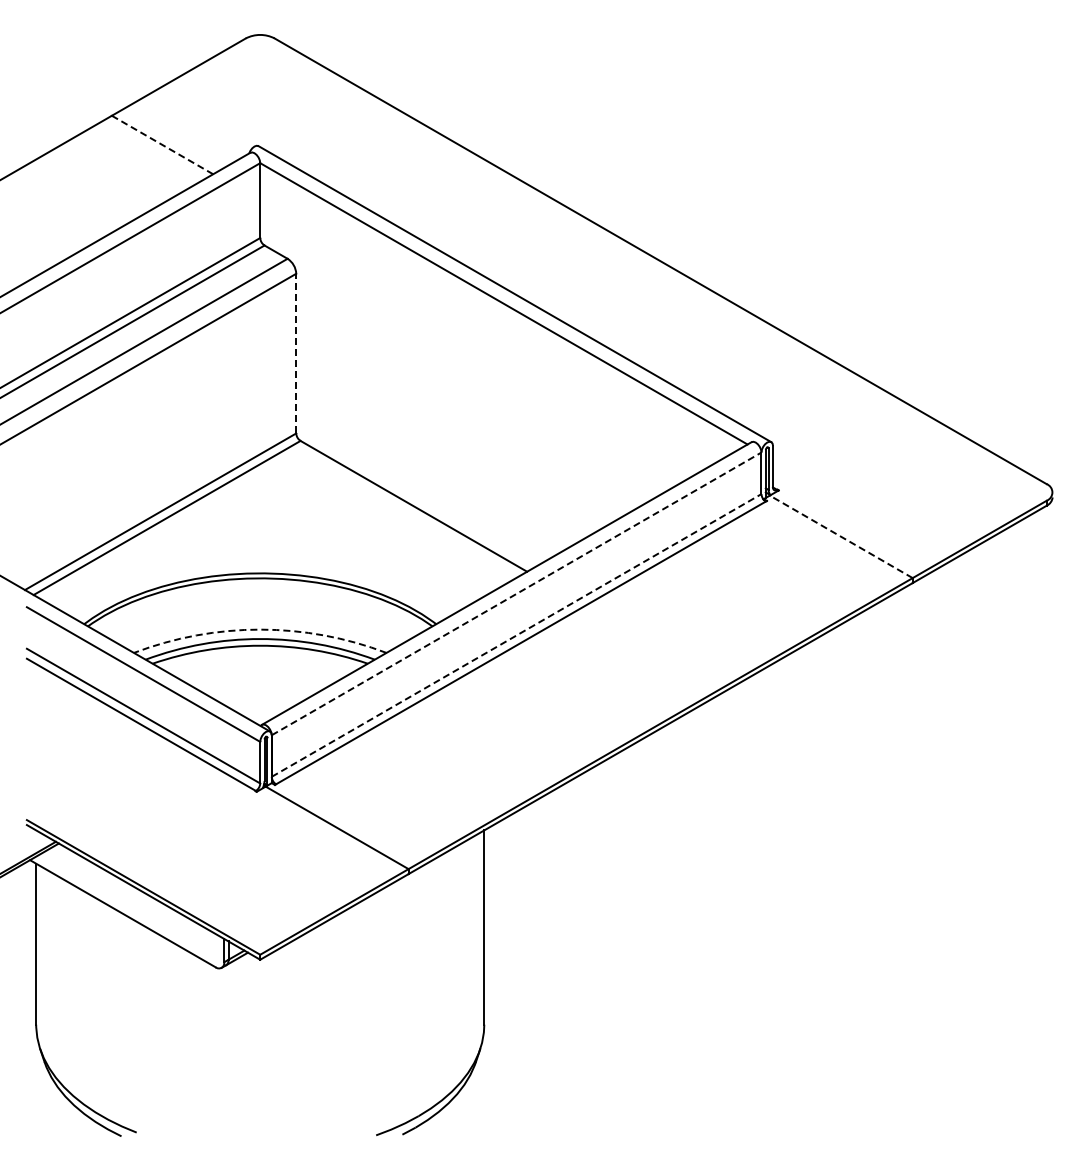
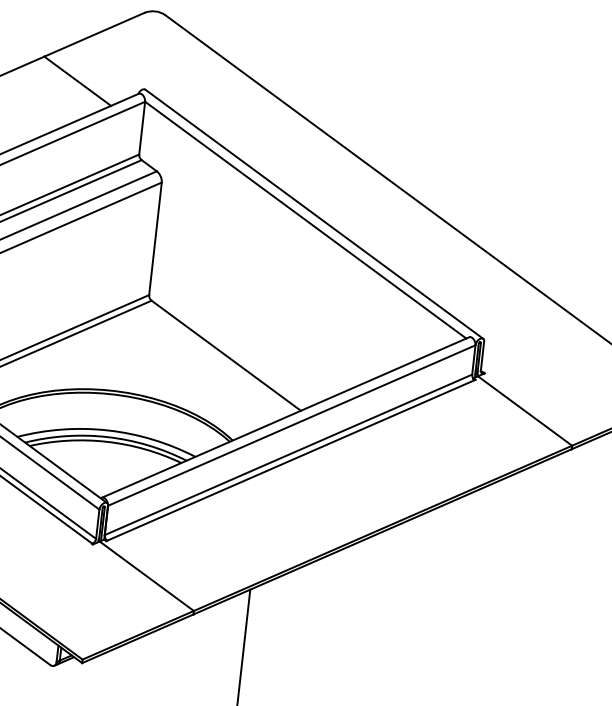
line: (162, 144) -> (77, 80), dashed -> solid
line: (296, 353) -> (155, 238), dashed -> solid
line: (840, 536) -> (524, 410), dashed -> solid
line: (516, 593) -> (291, 425), dashed -> solid
arc: (260, 629) -> (108, 430), dashed -> solid
line: (516, 635) -> (288, 454), dashed -> solid

